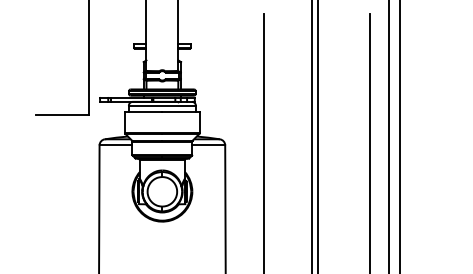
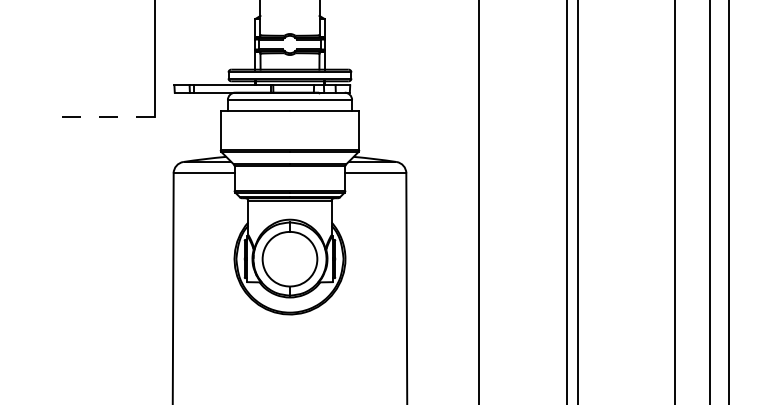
line: (62, 114) -> (105, 116), solid -> dashed

